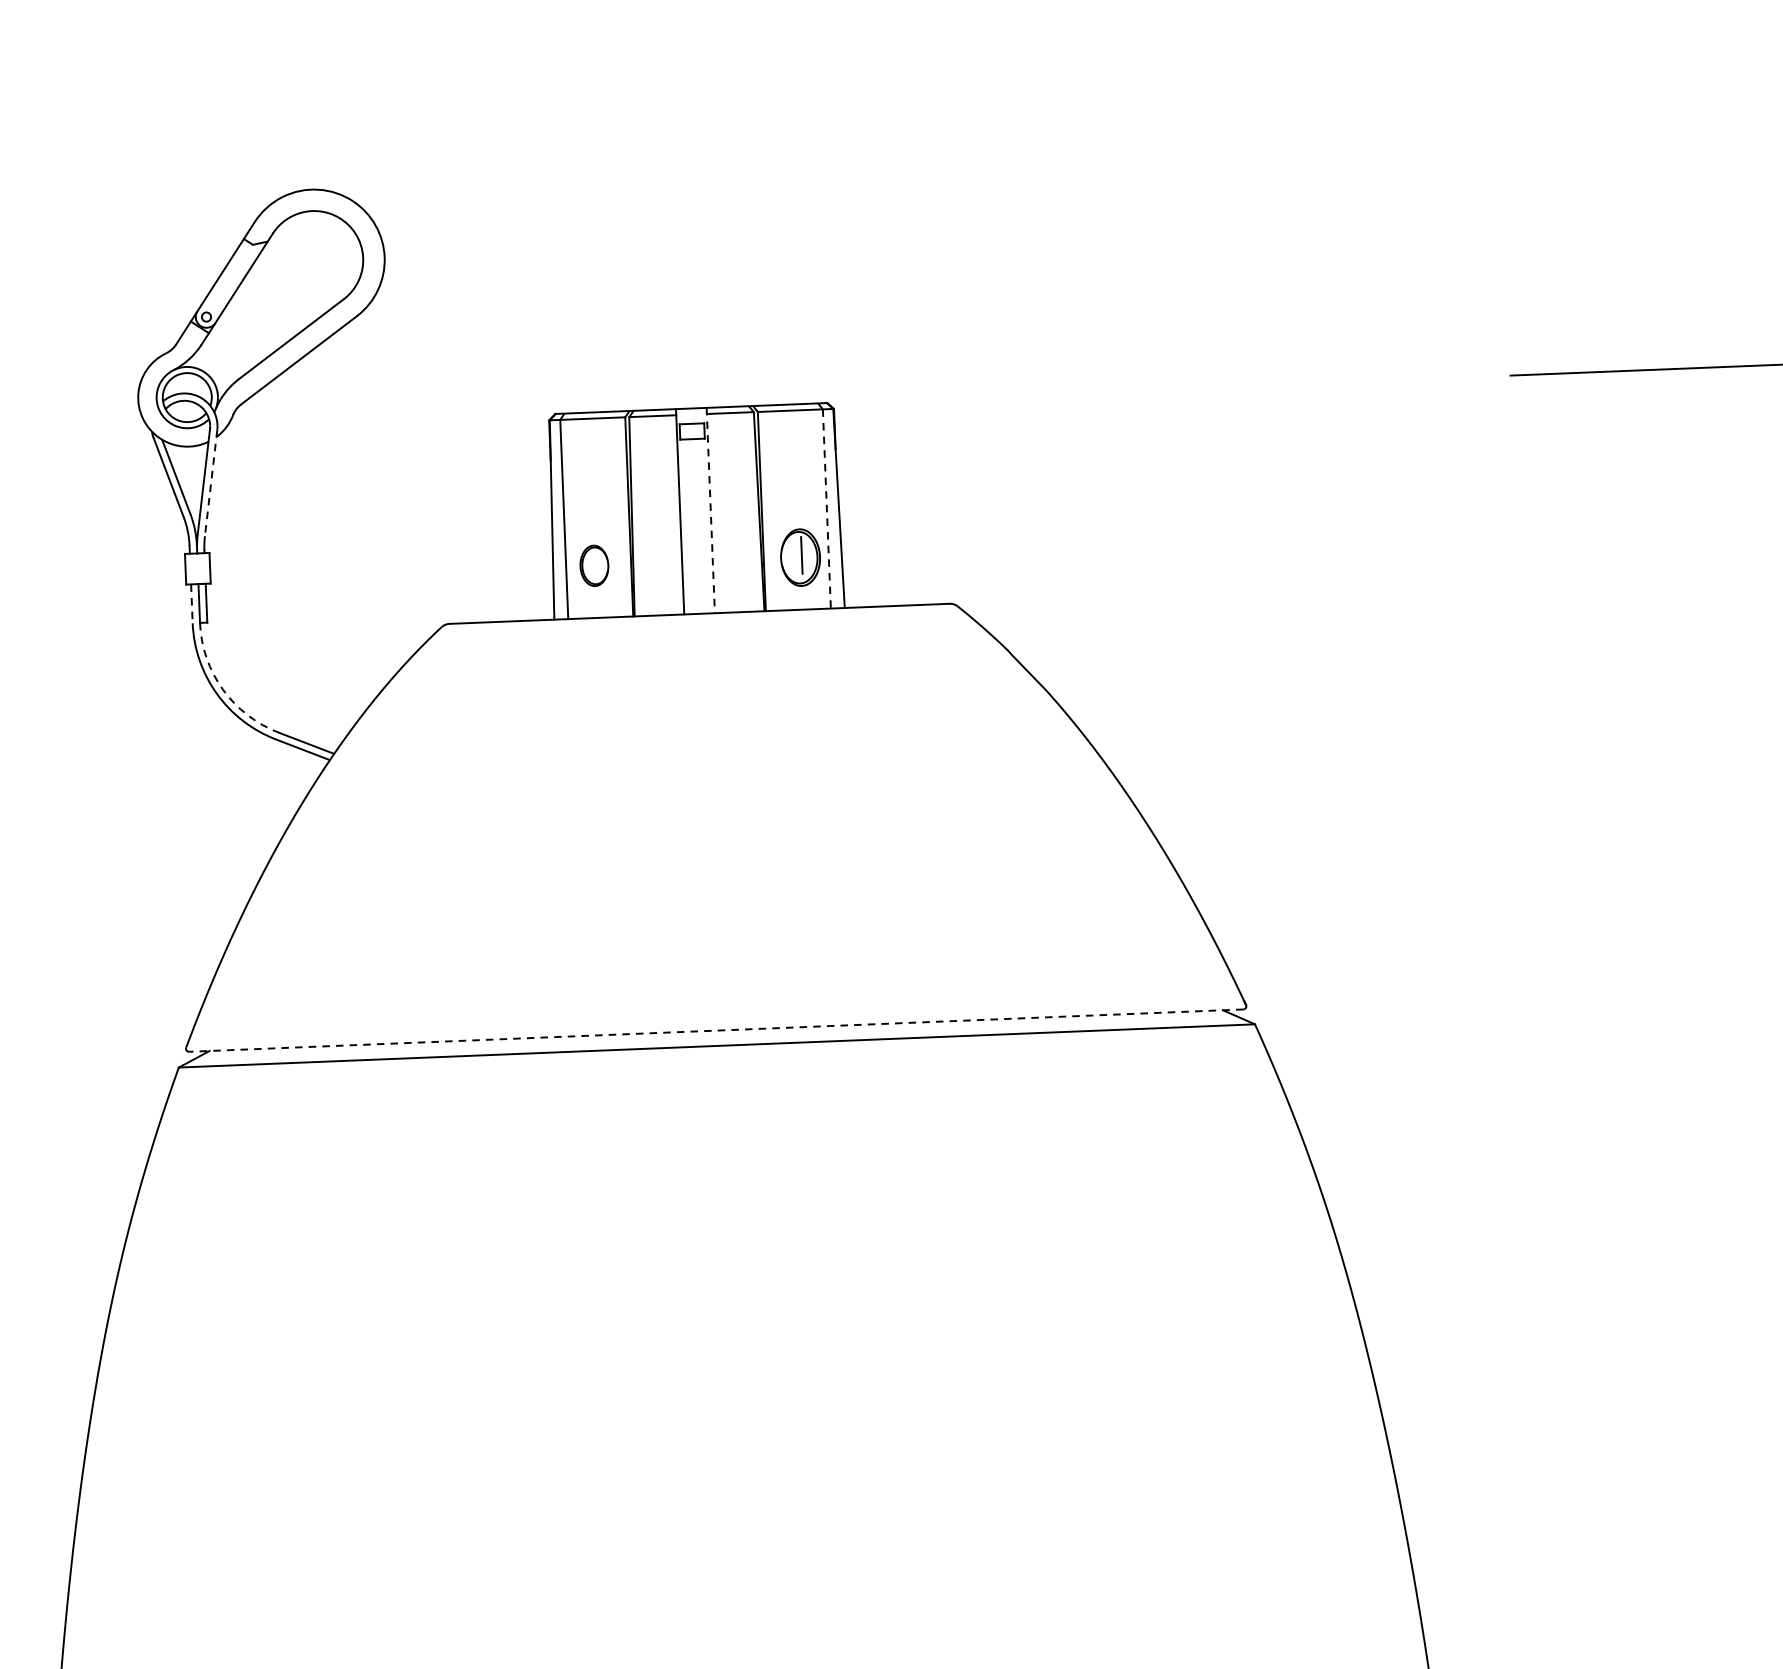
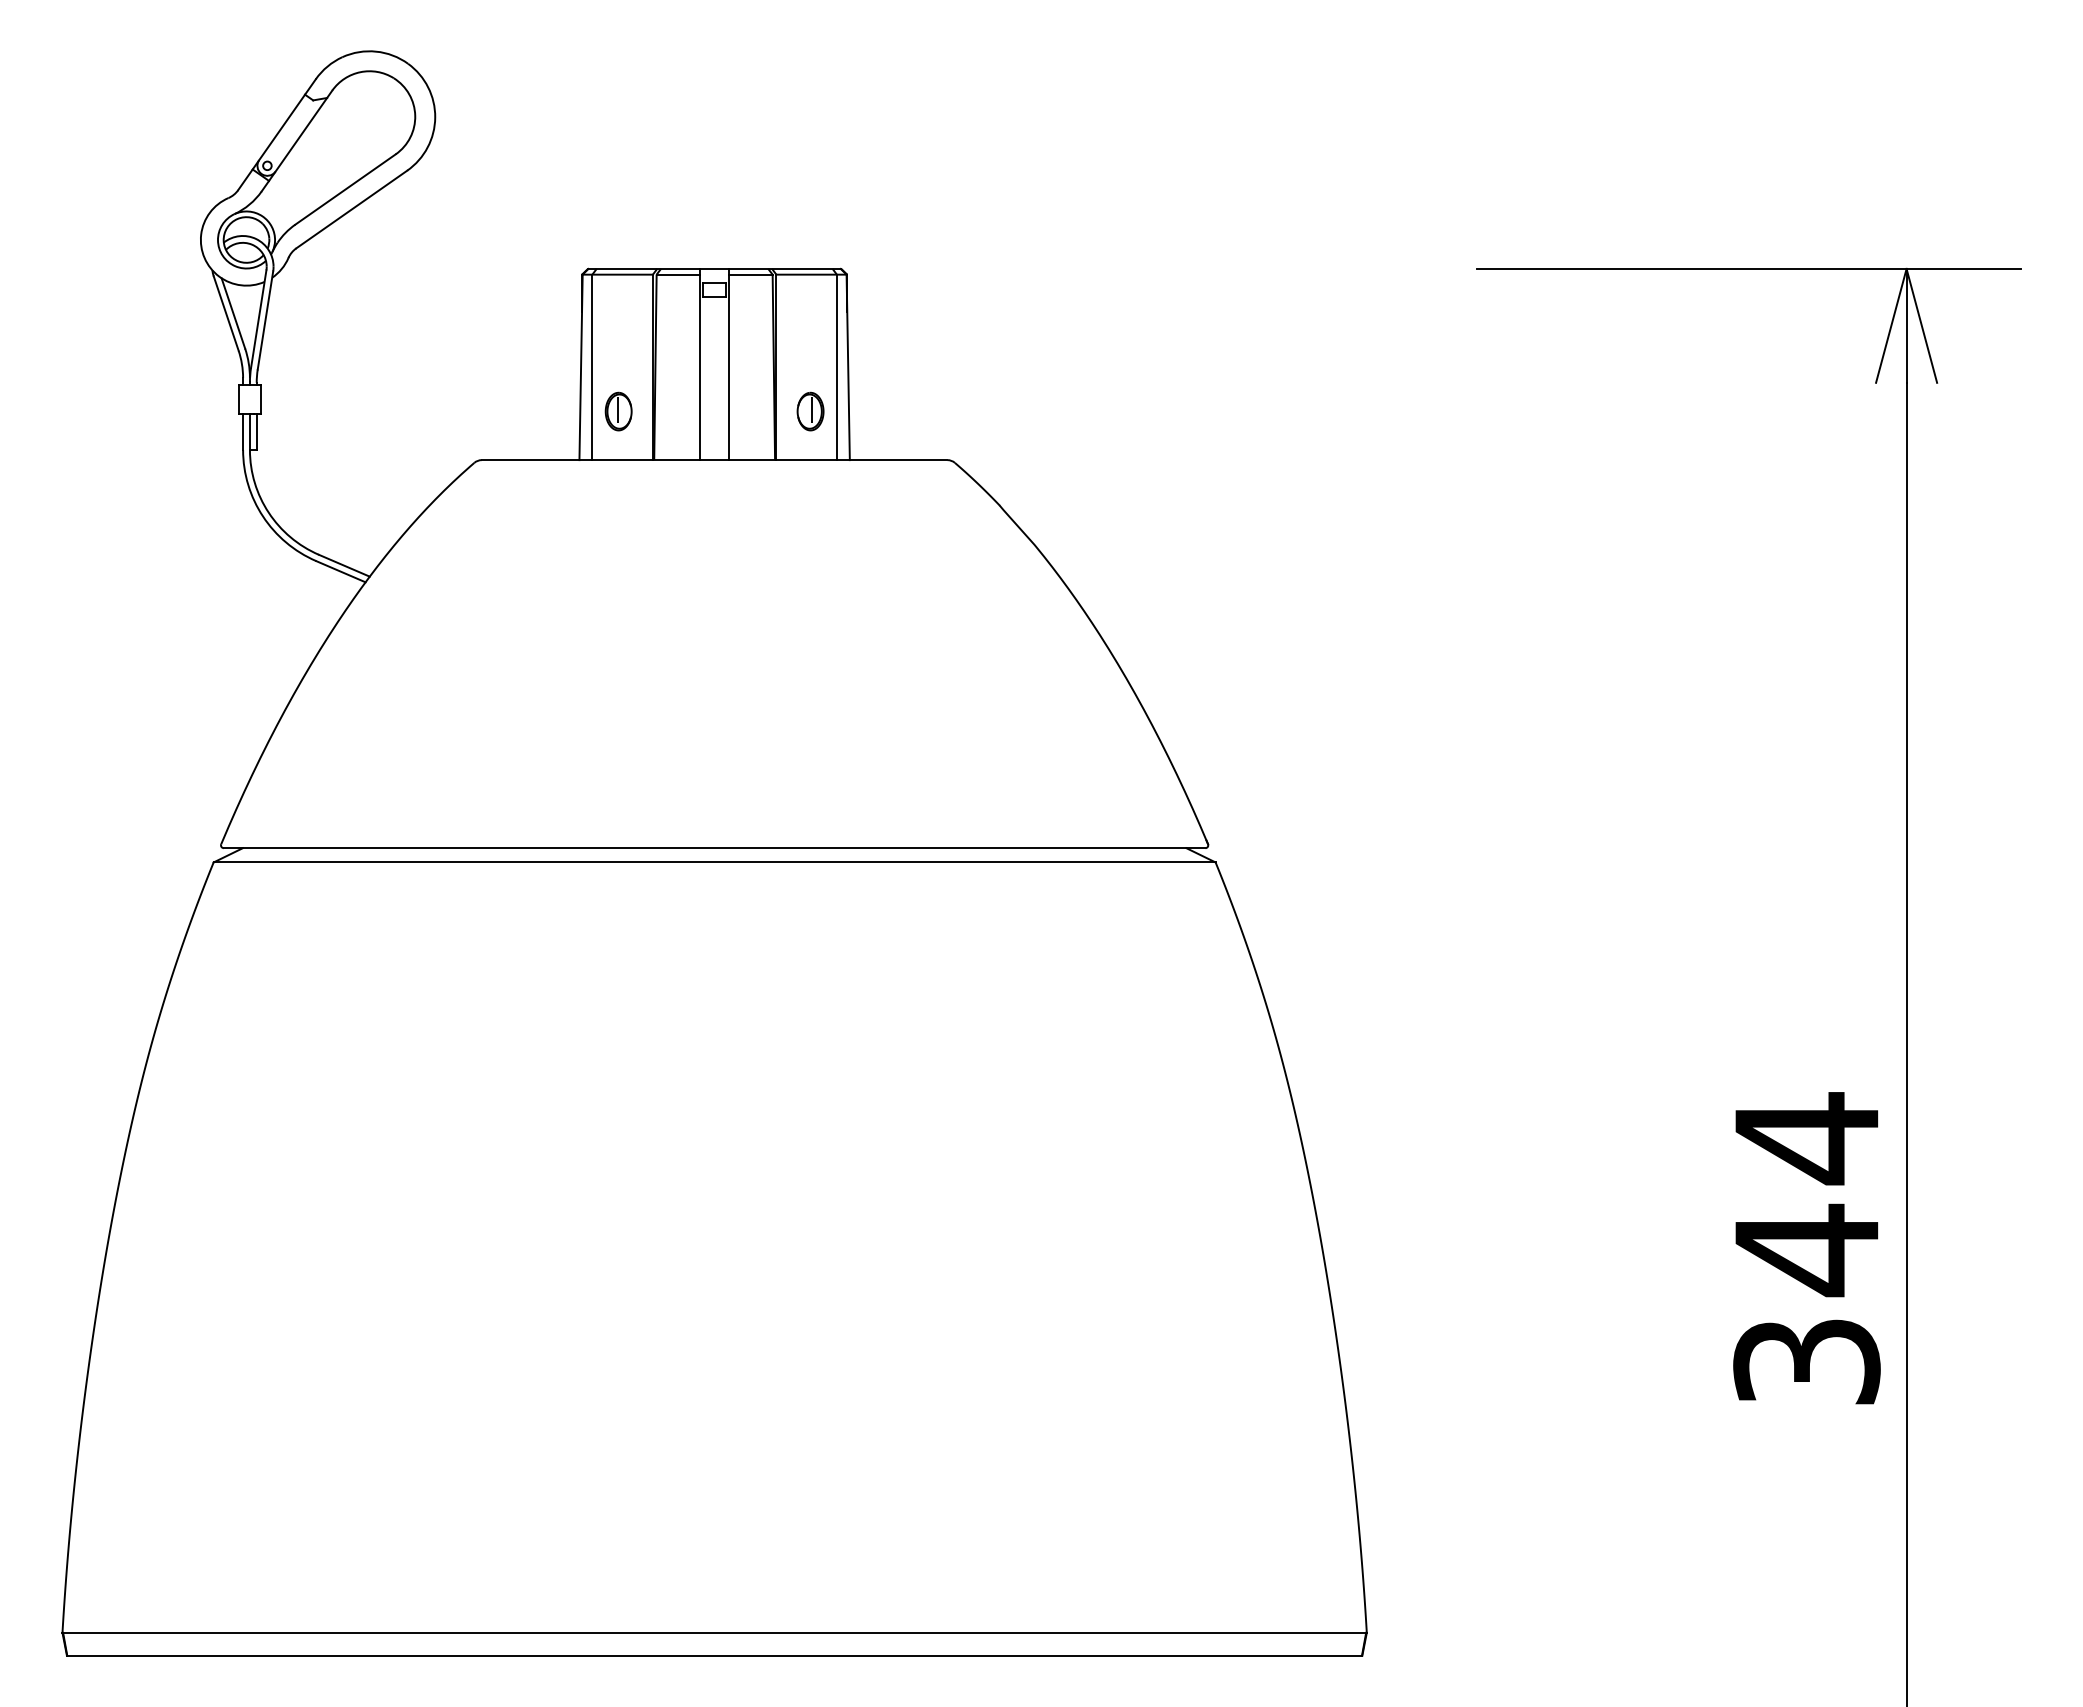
line: (211, 483) -> (265, 320), dashed -> solid
line: (826, 509) -> (836, 367), dashed -> solid
line: (710, 510) -> (728, 364), dashed -> solid
part: (800, 557) -> (810, 411), size x0.71
line: (593, 564) -> (617, 410), added
line: (192, 604) -> (243, 432), dashed -> solid
arc: (222, 689) -> (268, 512), dashed -> solid
line: (716, 1030) -> (714, 848), dashed -> solid

